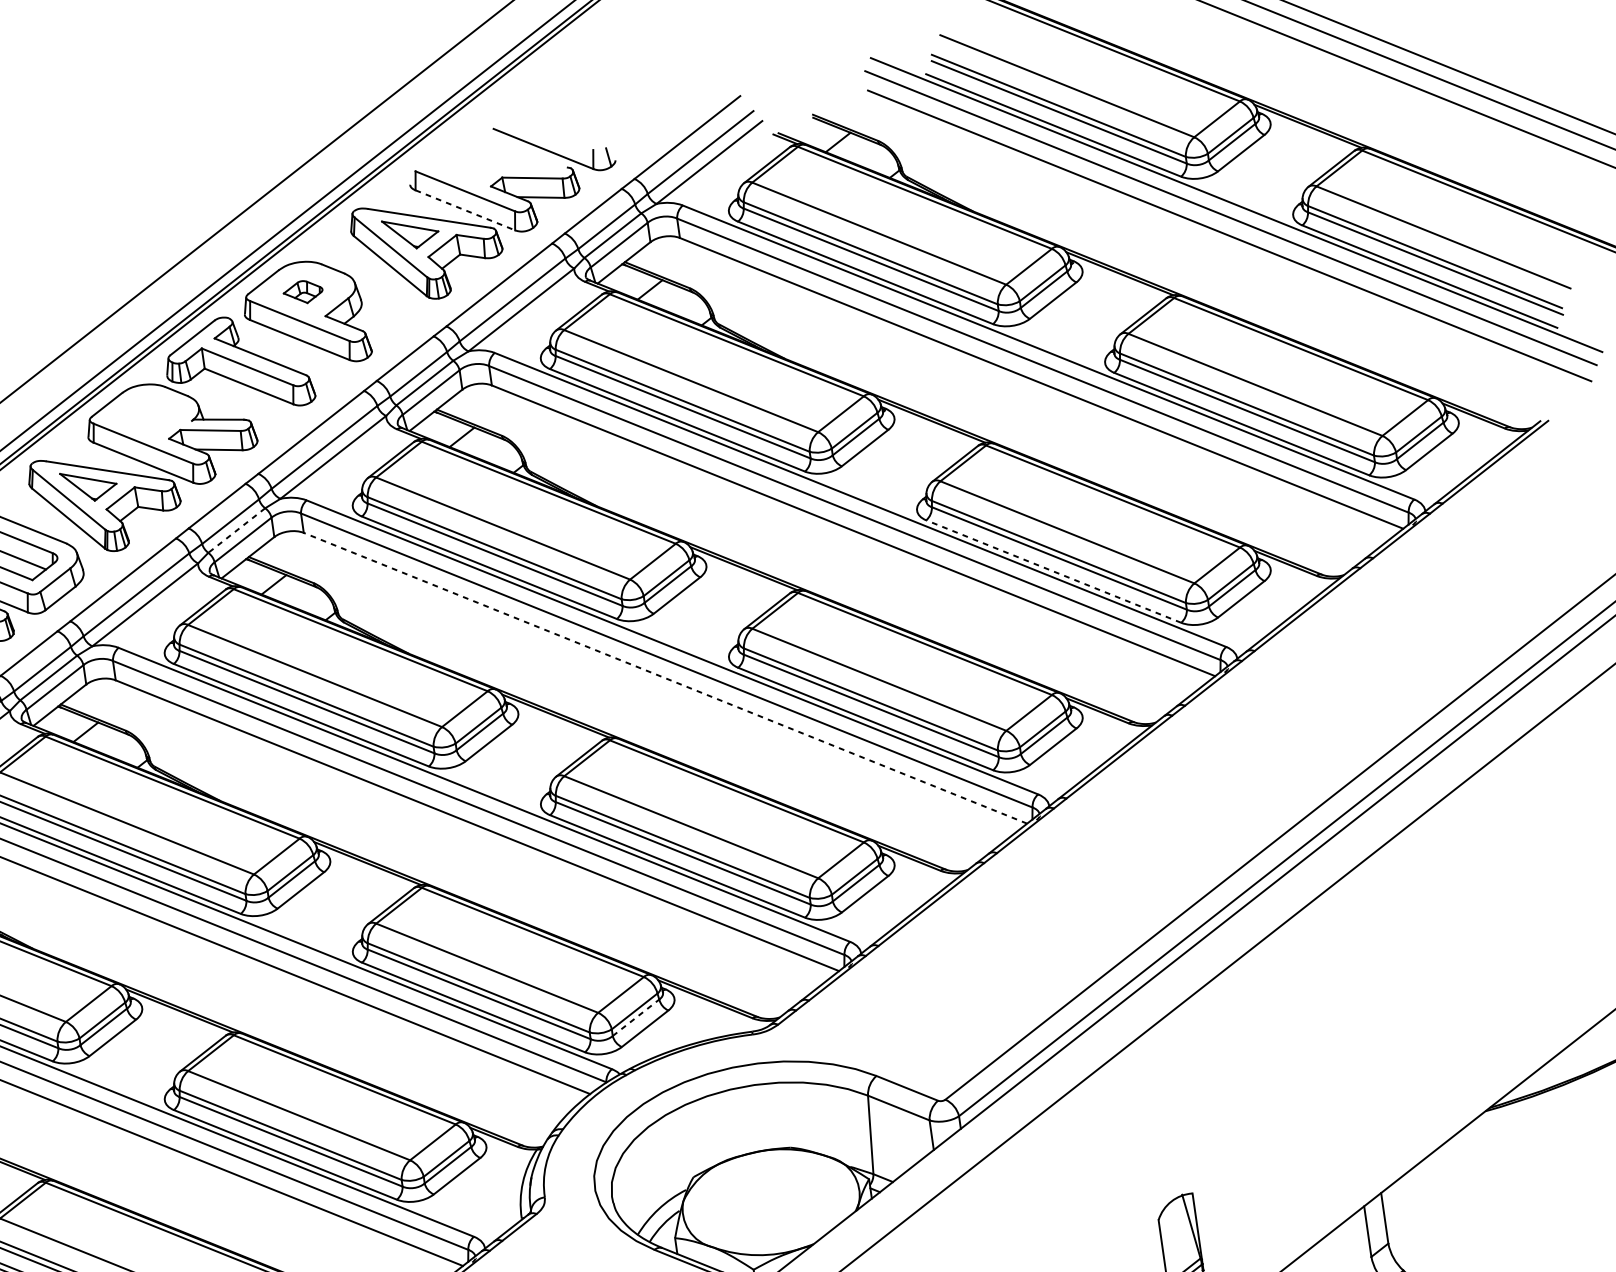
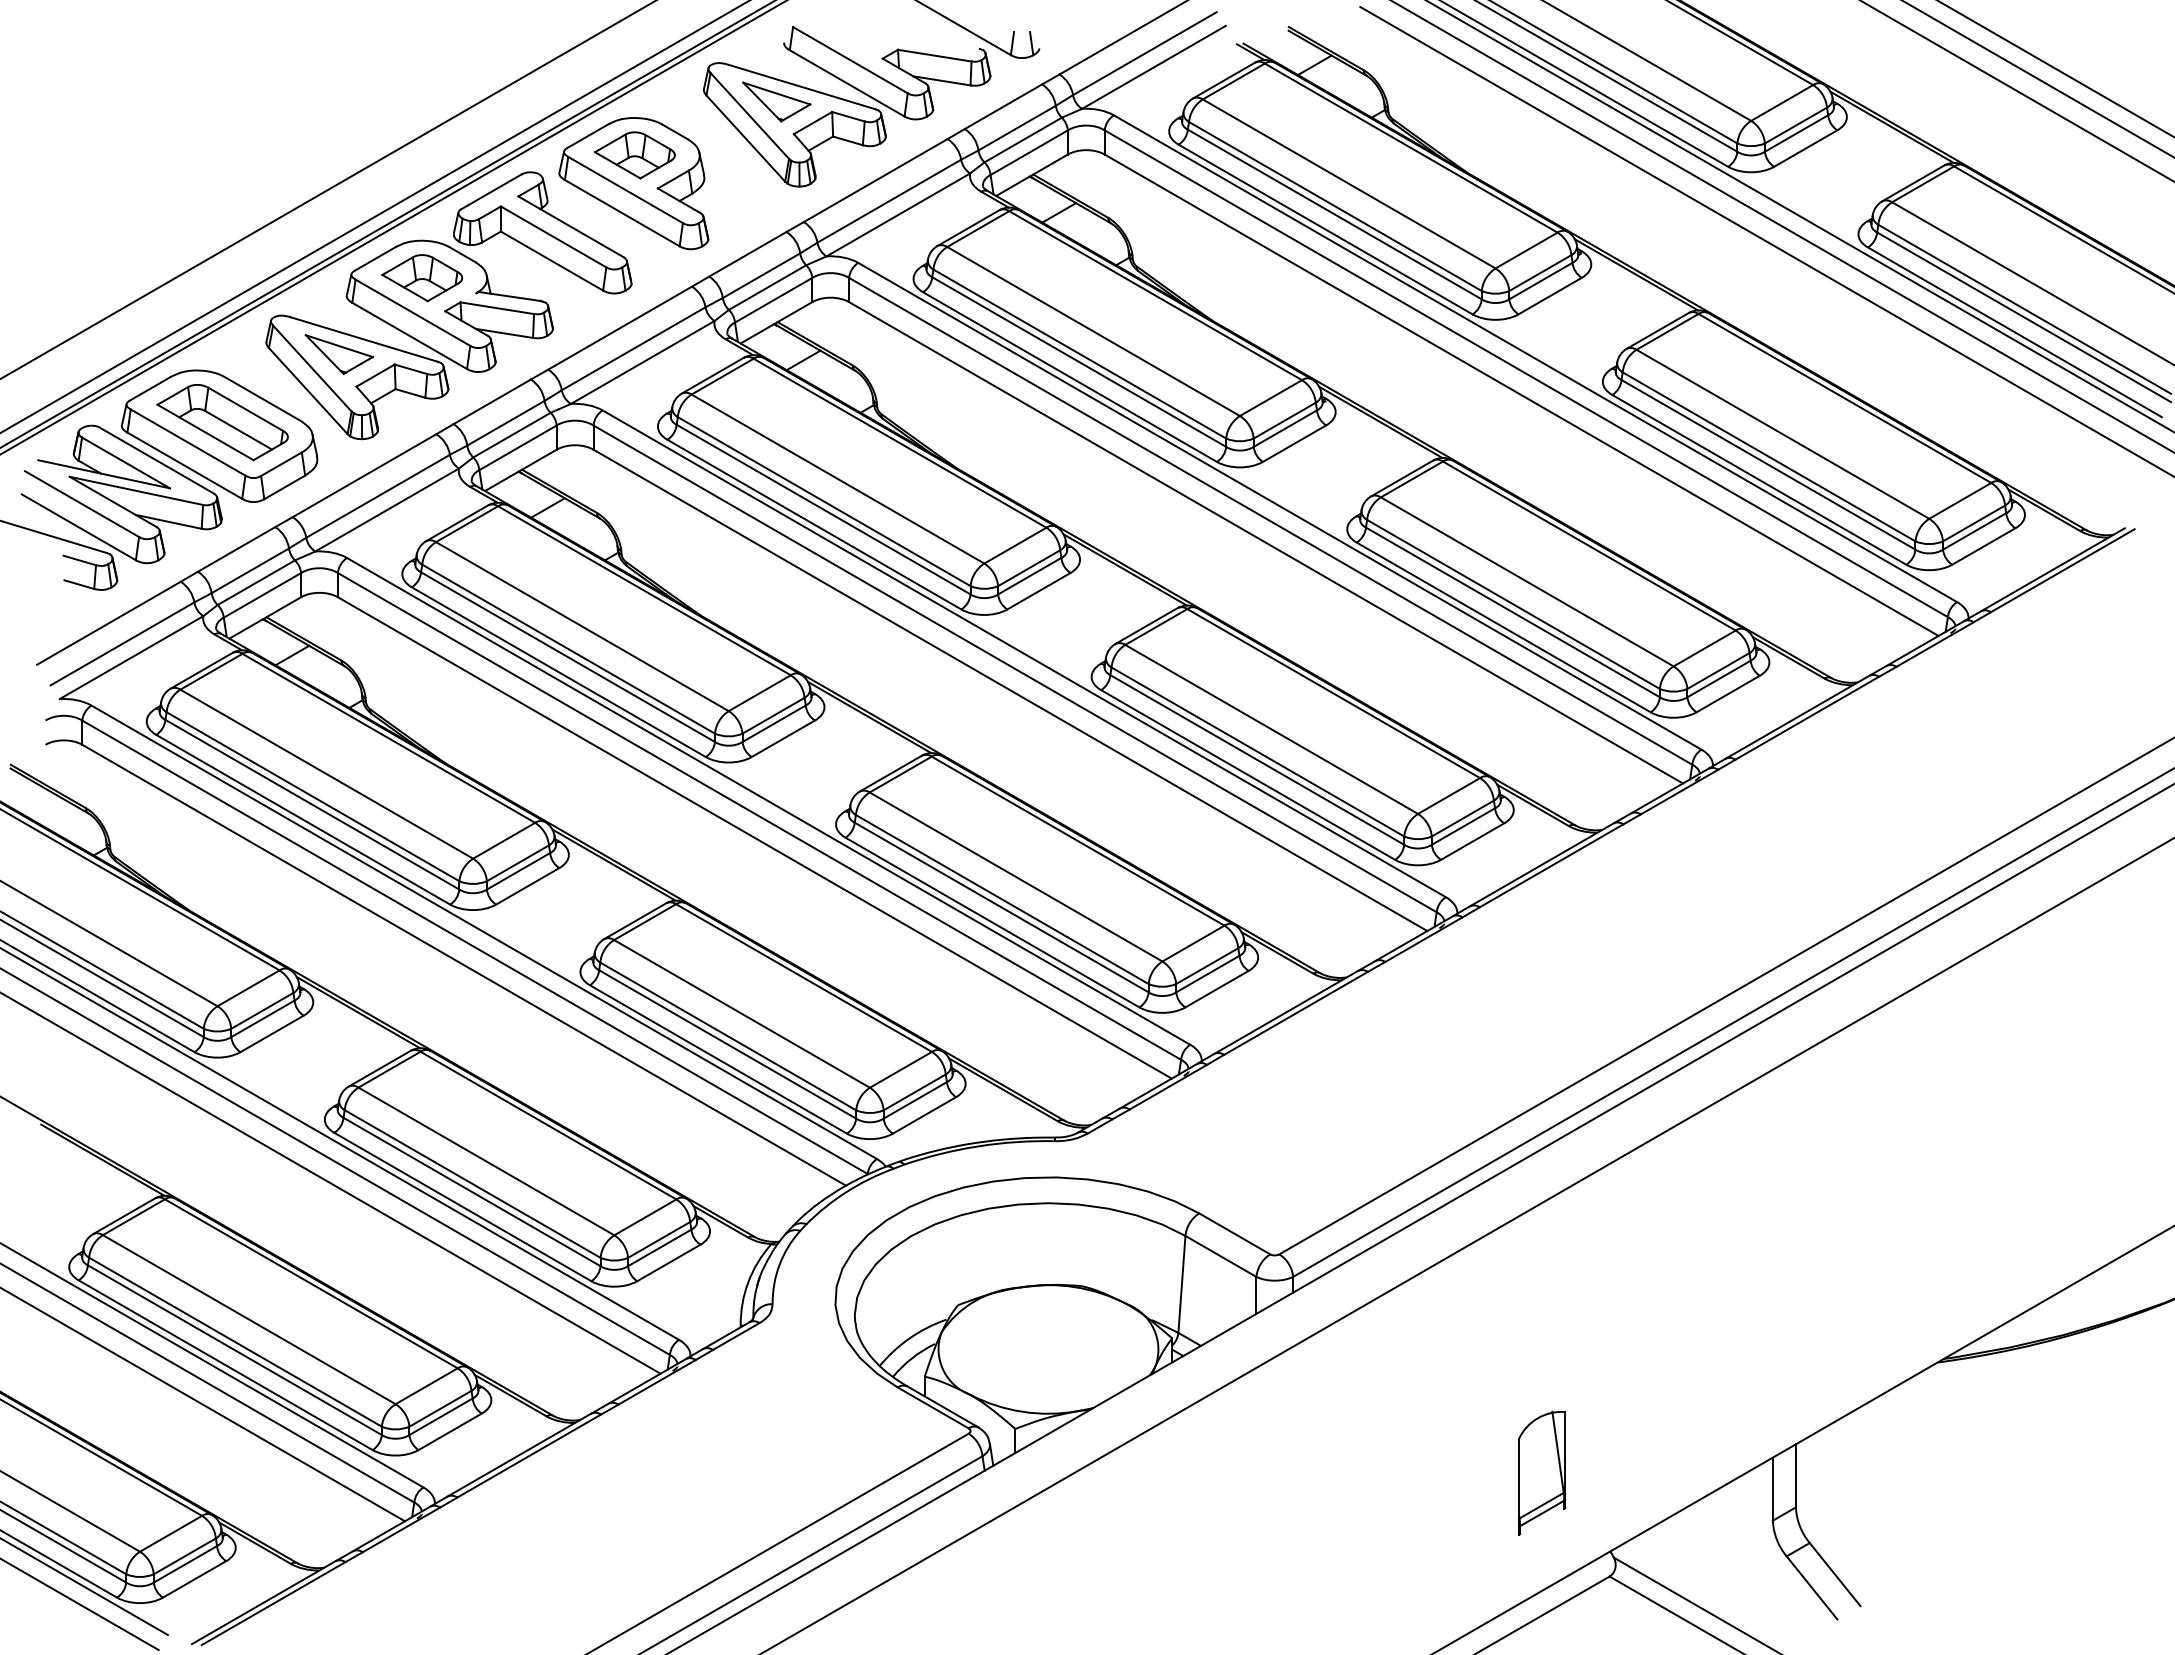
line: (465, 210) -> (847, 83), dashed -> solid
part: (303, 292) -> (634, 155), size x1.67
part: (147, 415) -> (422, 278), added
line: (236, 530) -> (511, 435), dashed -> solid
line: (1053, 571) -> (1503, 627), dashed -> solid
line: (665, 678) -> (1010, 690), dashed -> solid
line: (636, 1017) -> (915, 1100), dashed -> solid

